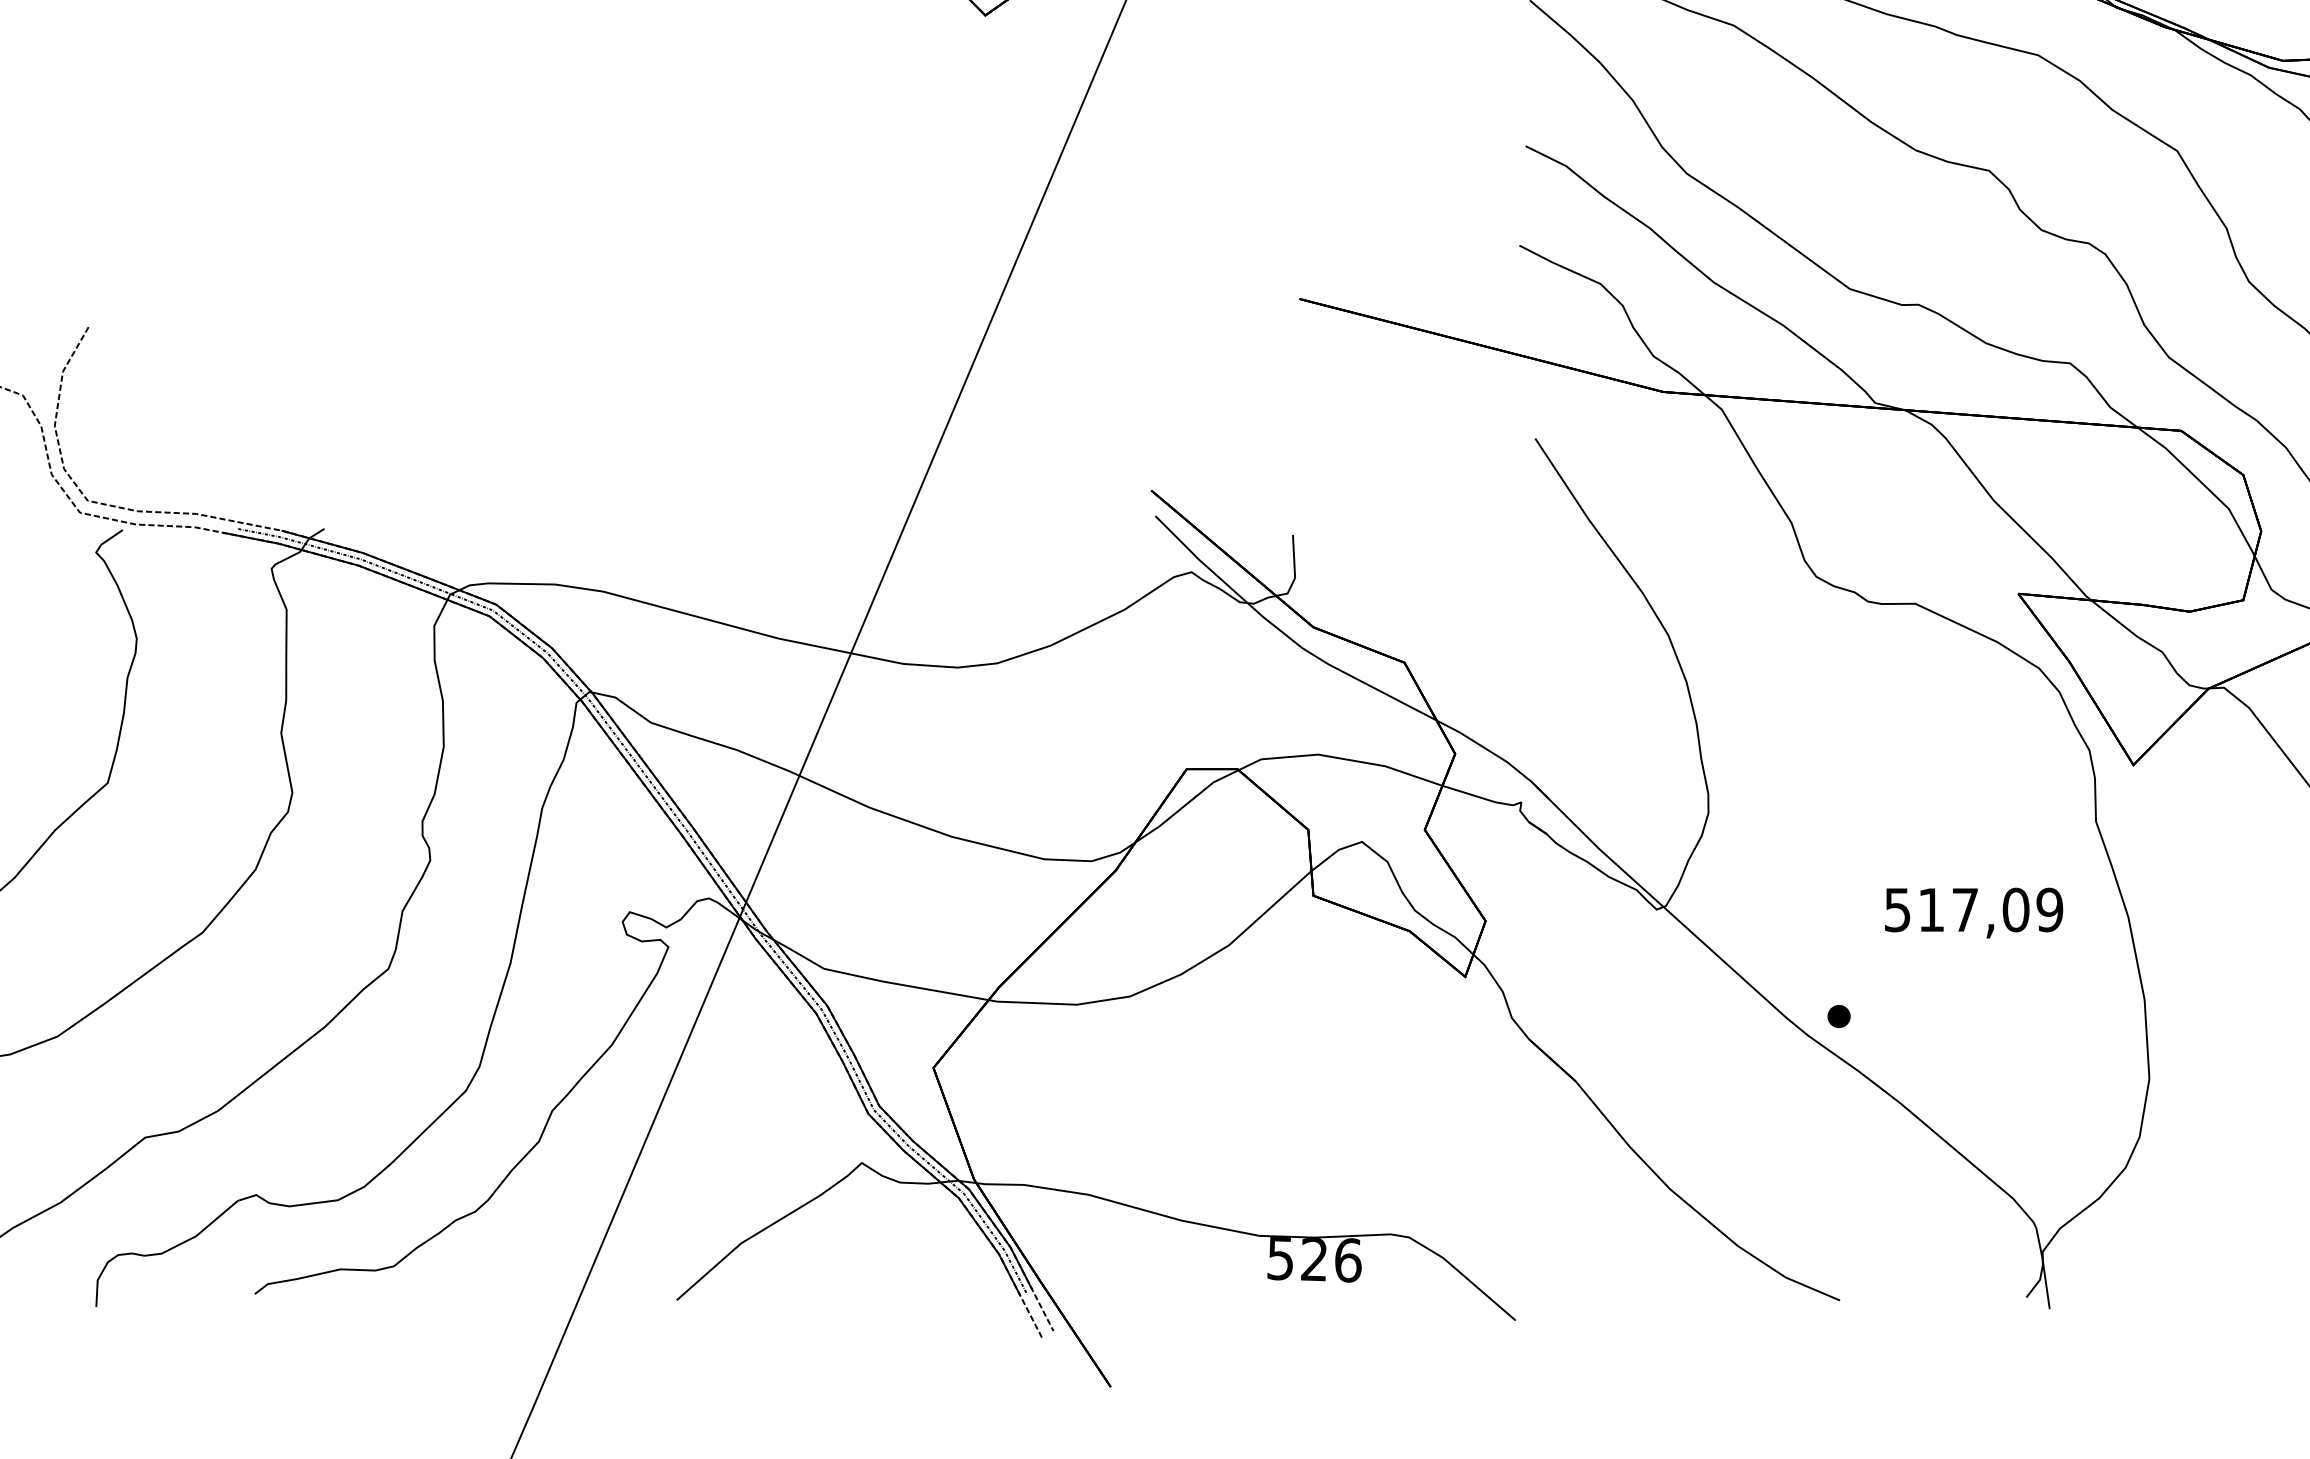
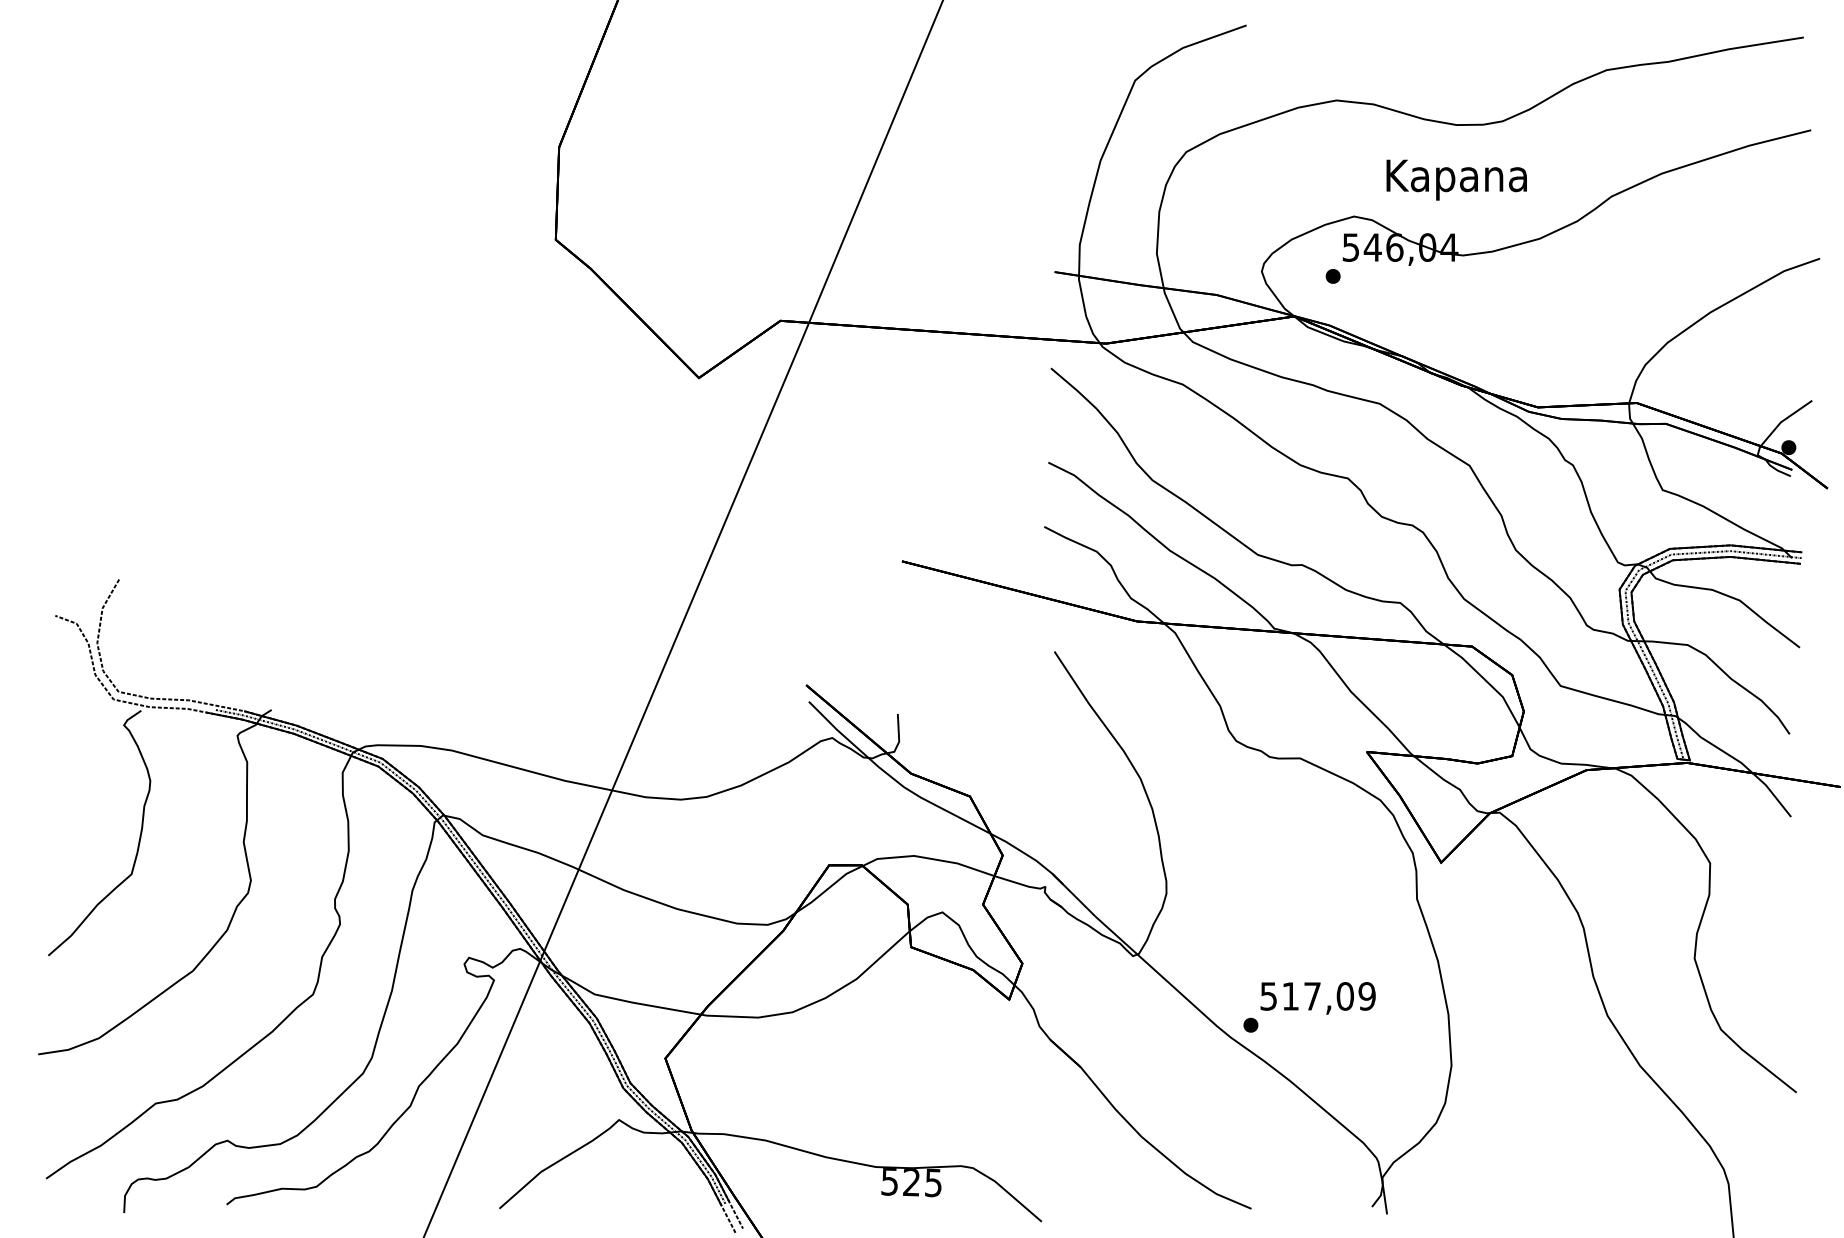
text: (1972, 913) -> (1317, 998), moved
text: (1348, 1259) -> (933, 1182), 526 -> 525

